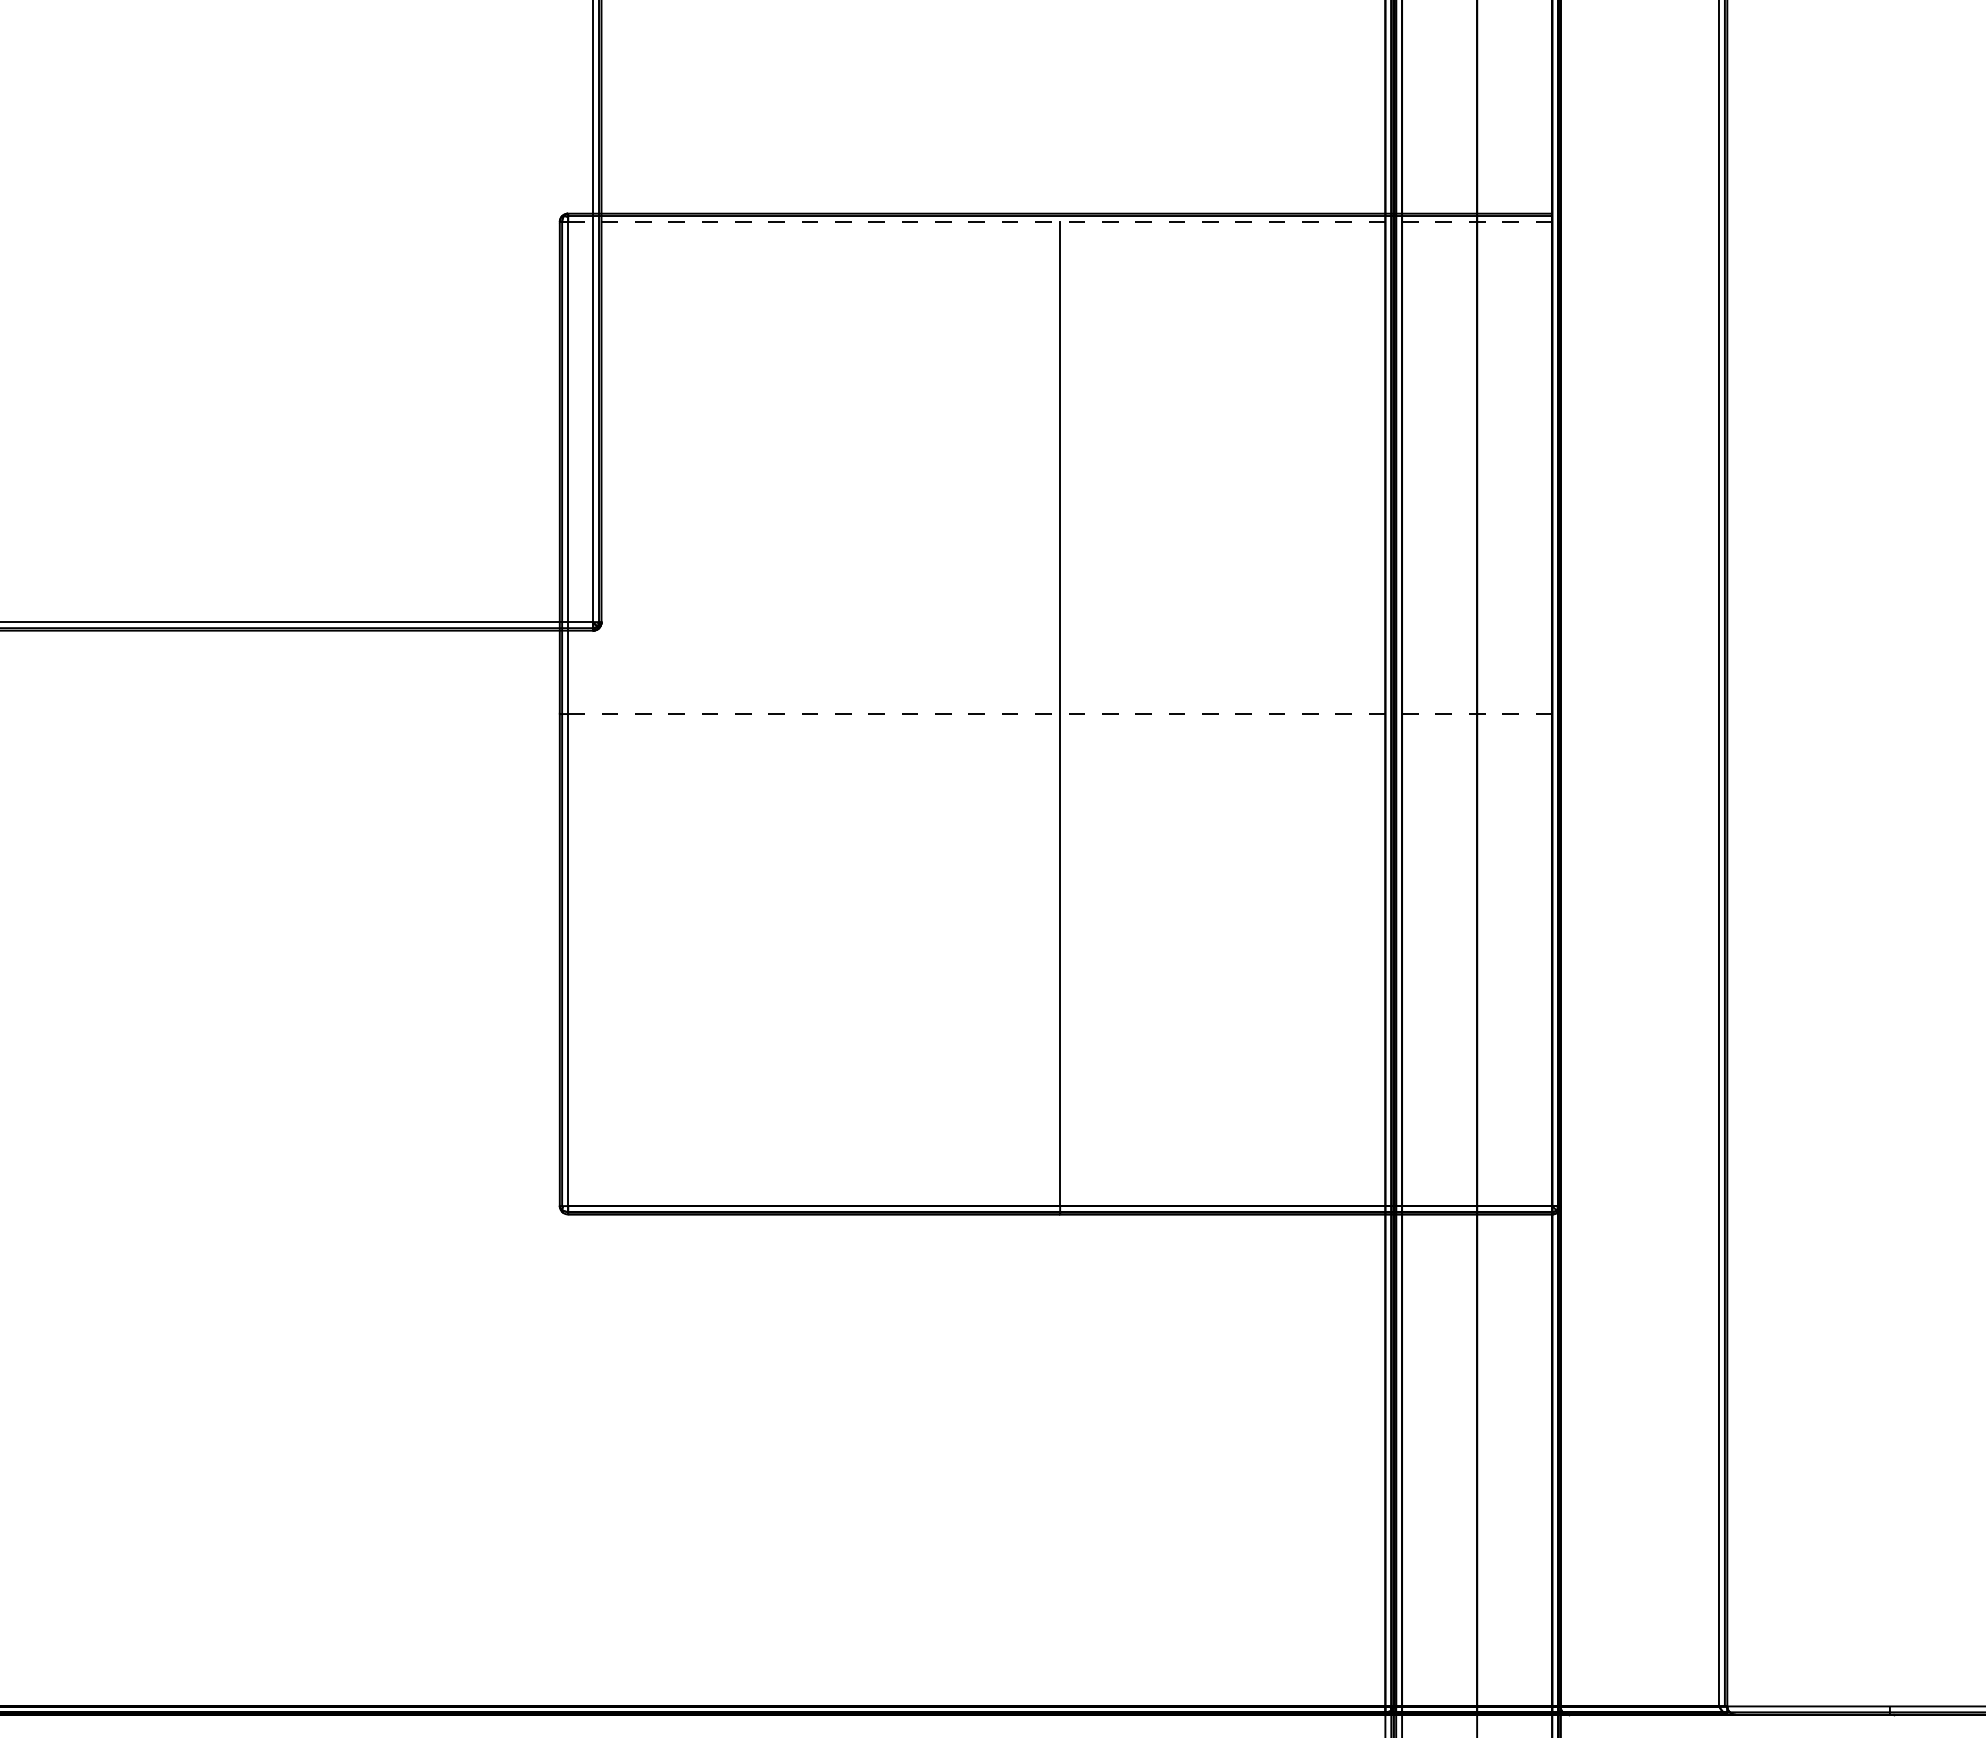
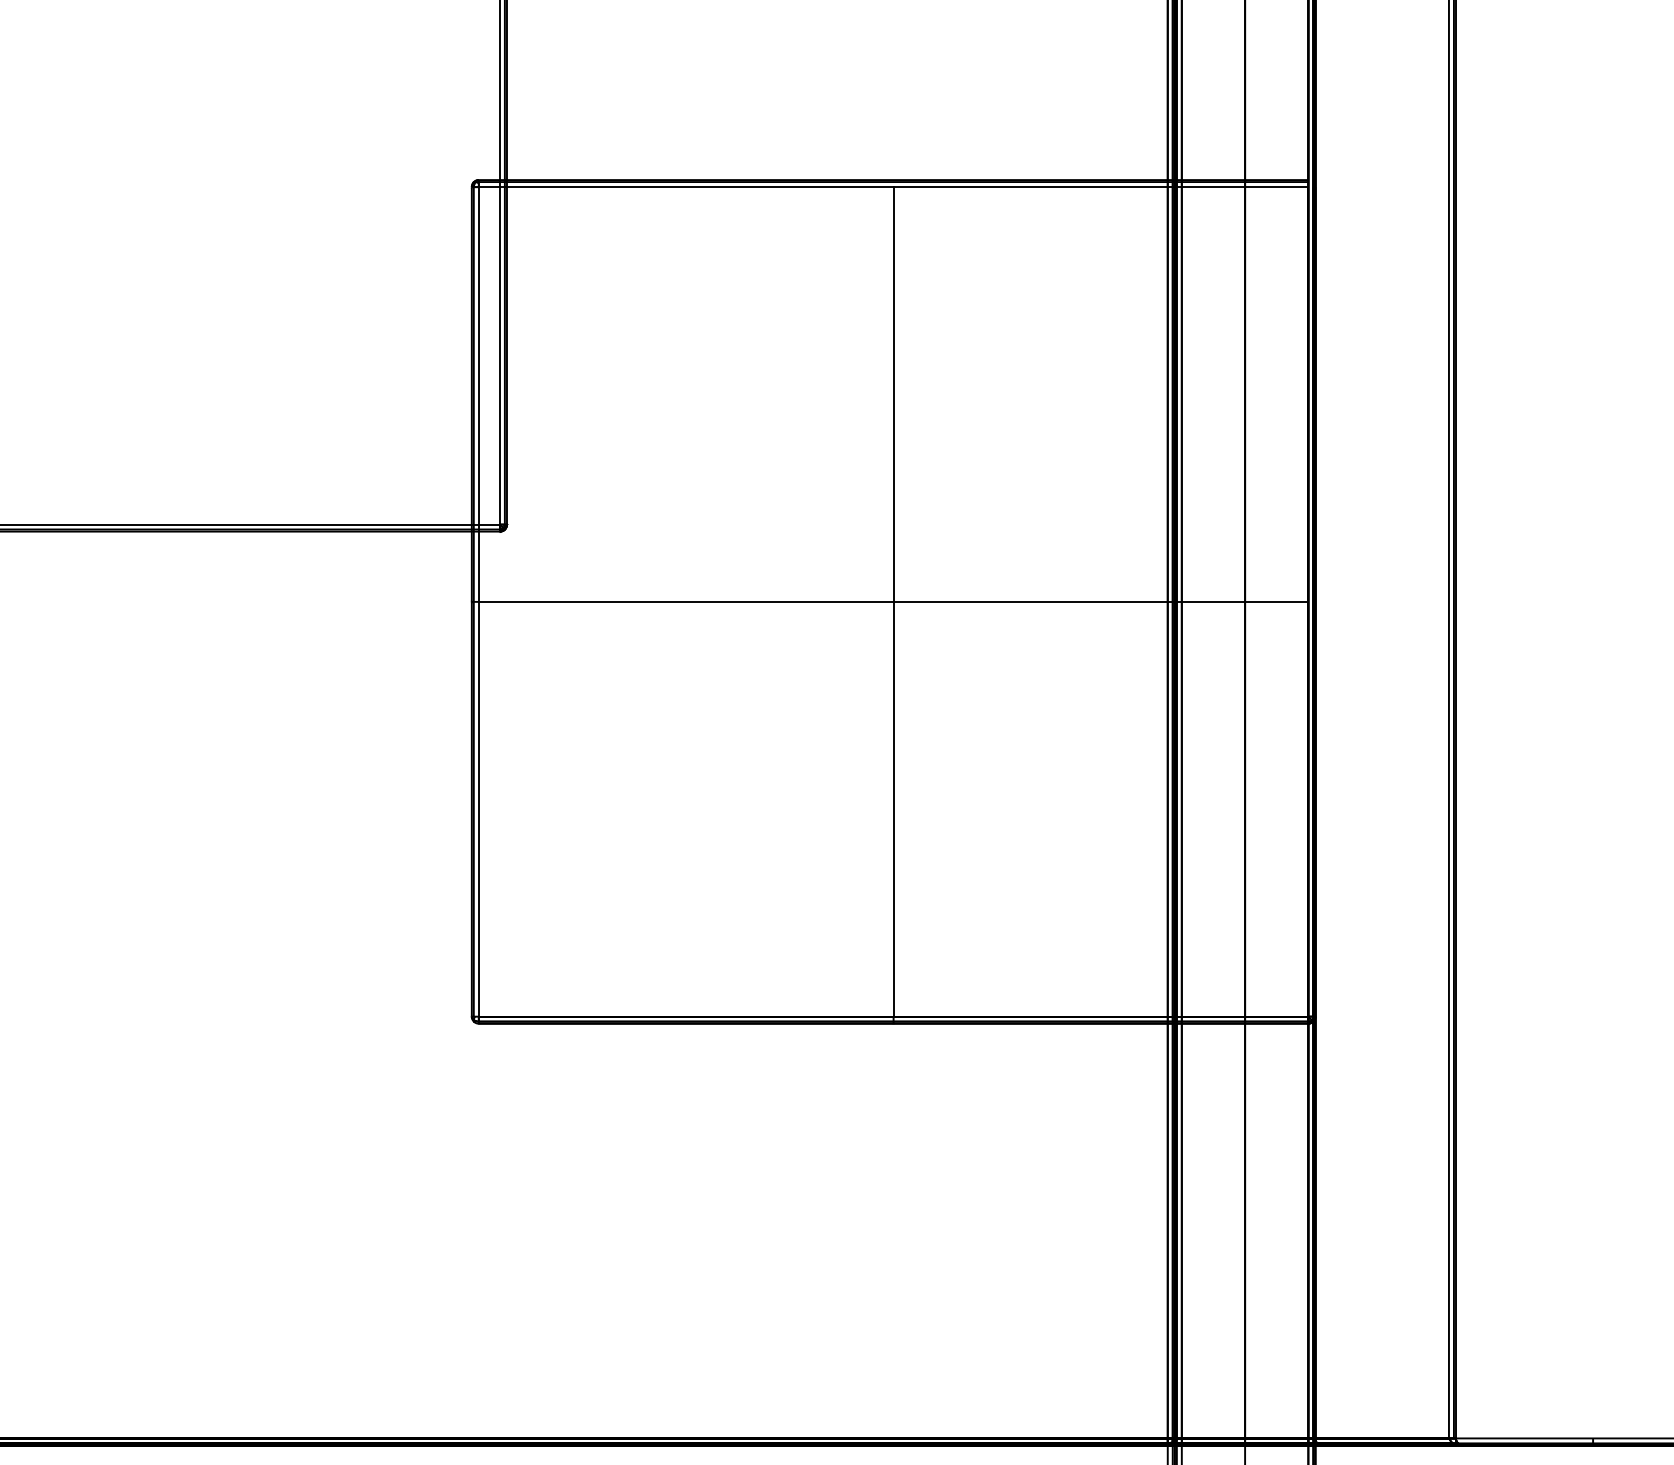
line: (1060, 222) -> (893, 187), dashed -> solid
line: (1060, 713) -> (893, 601), dashed -> solid

